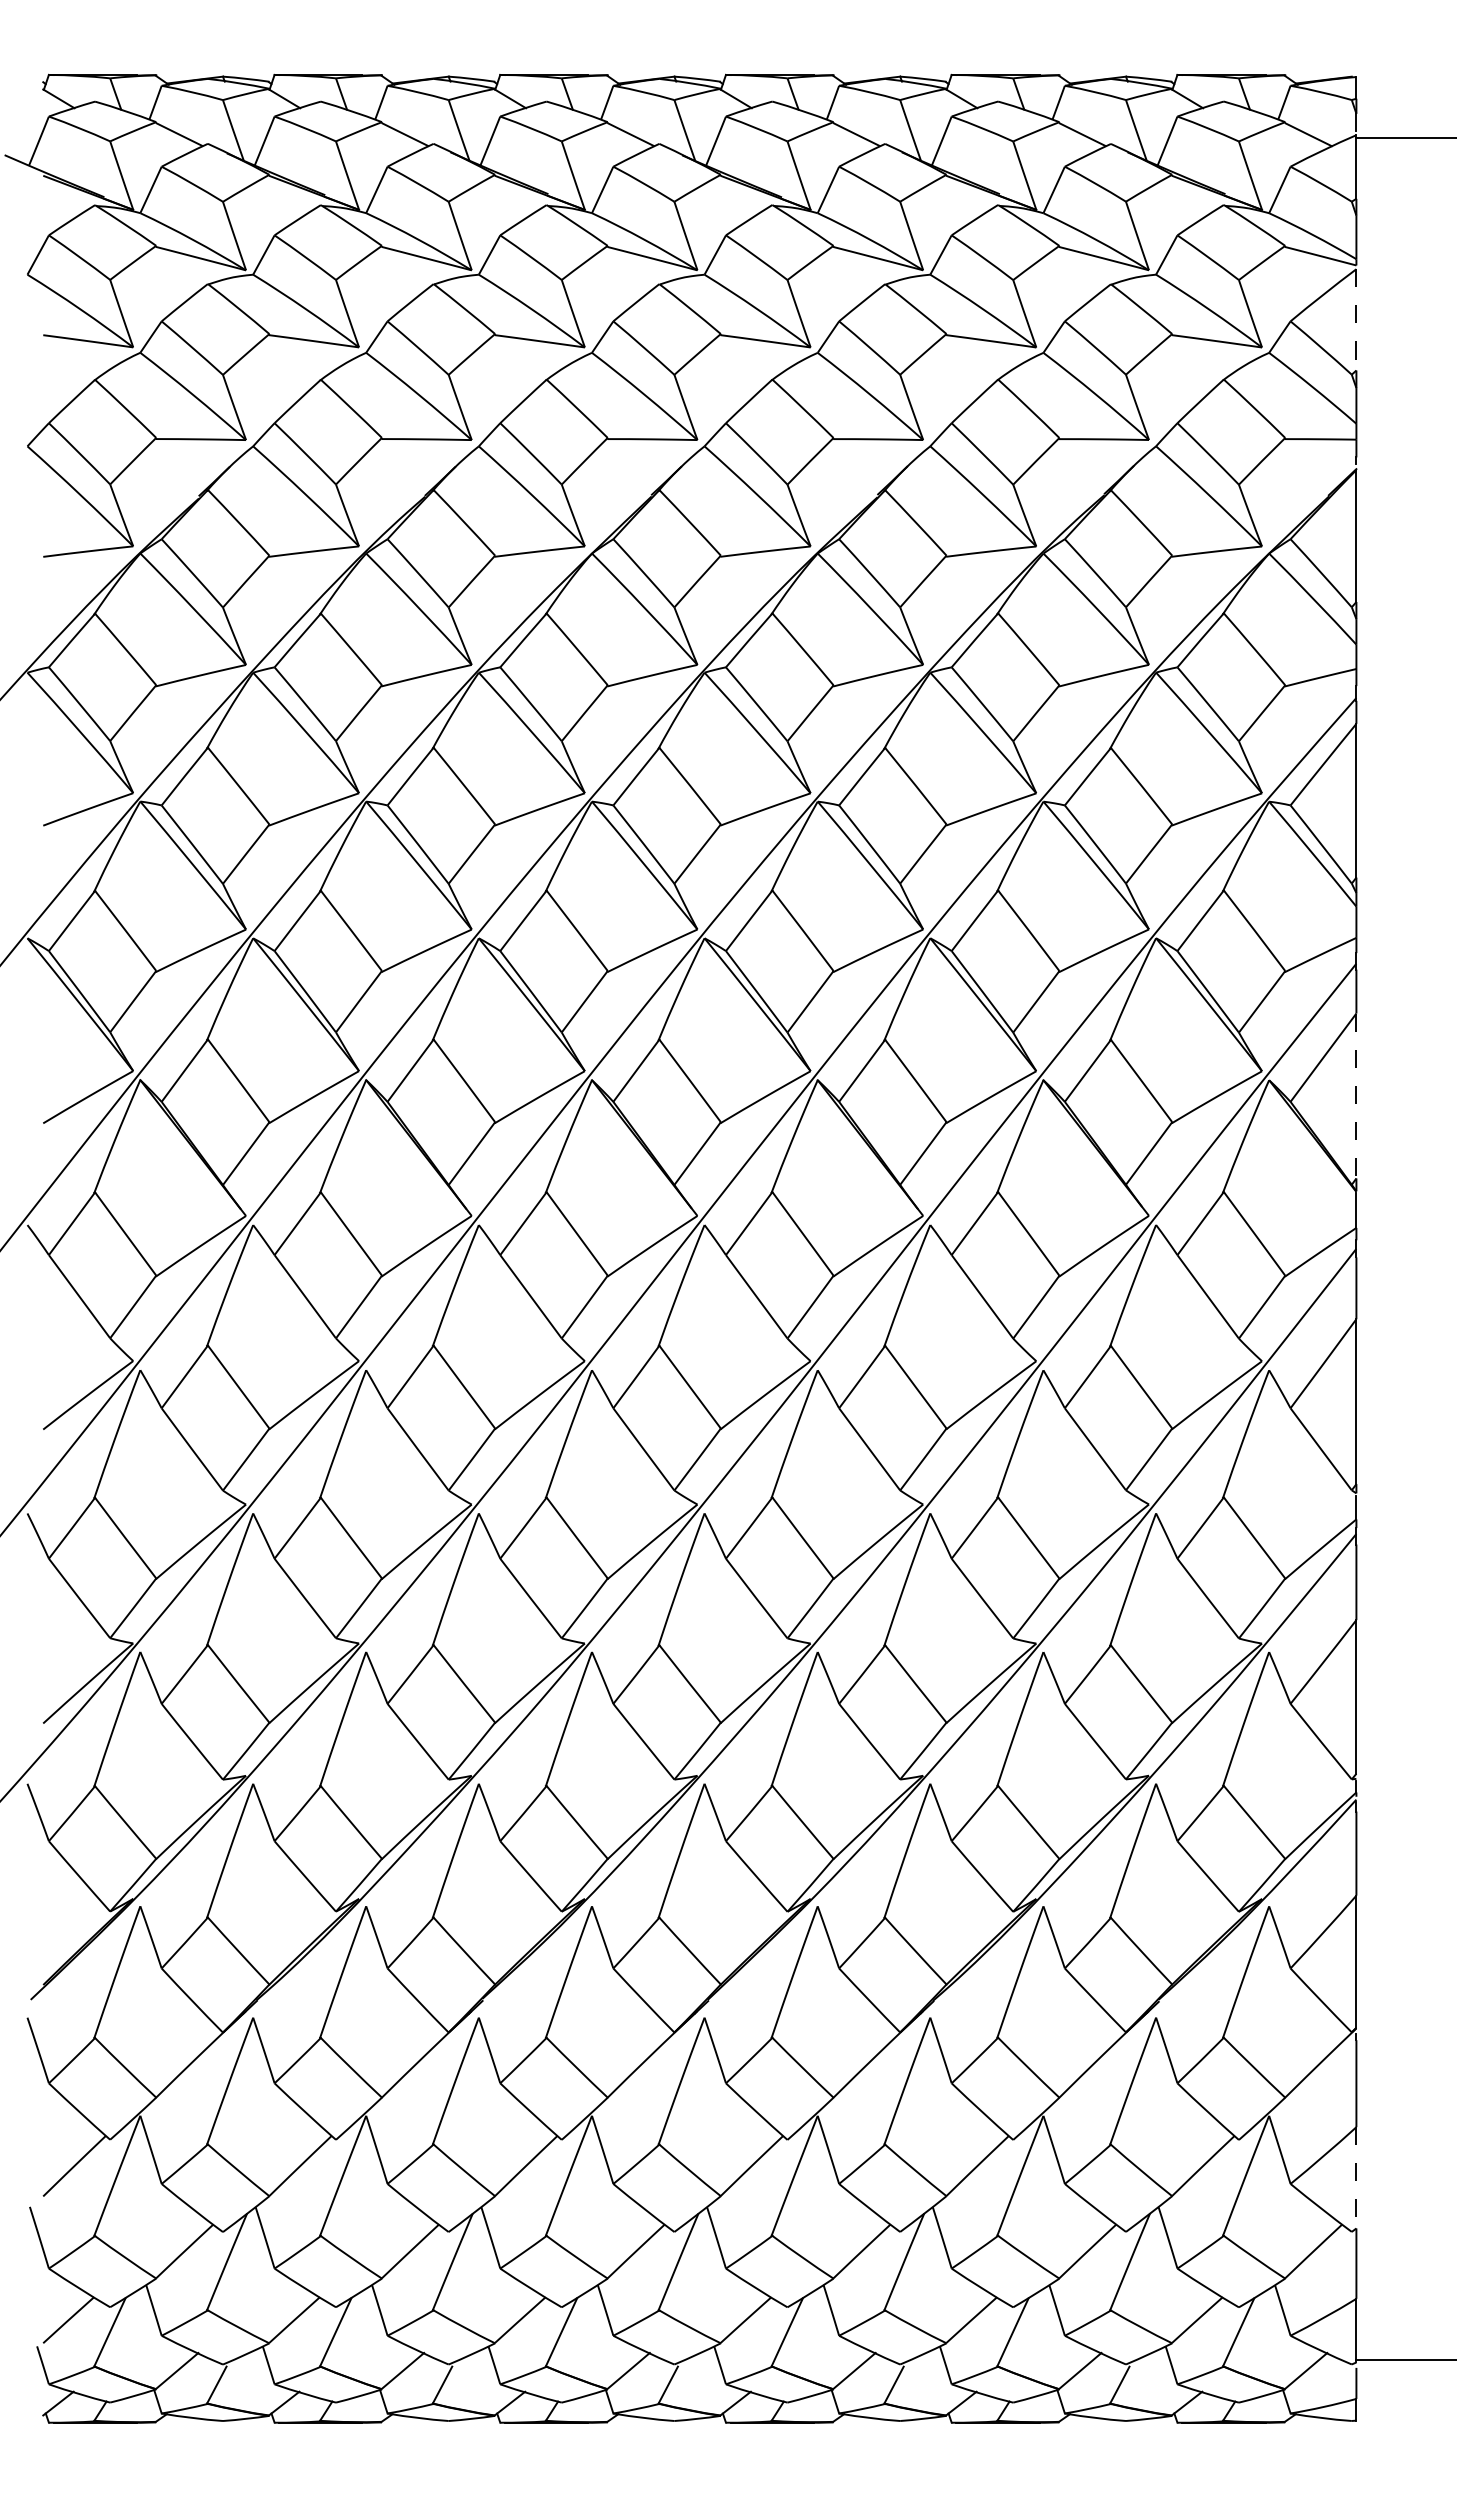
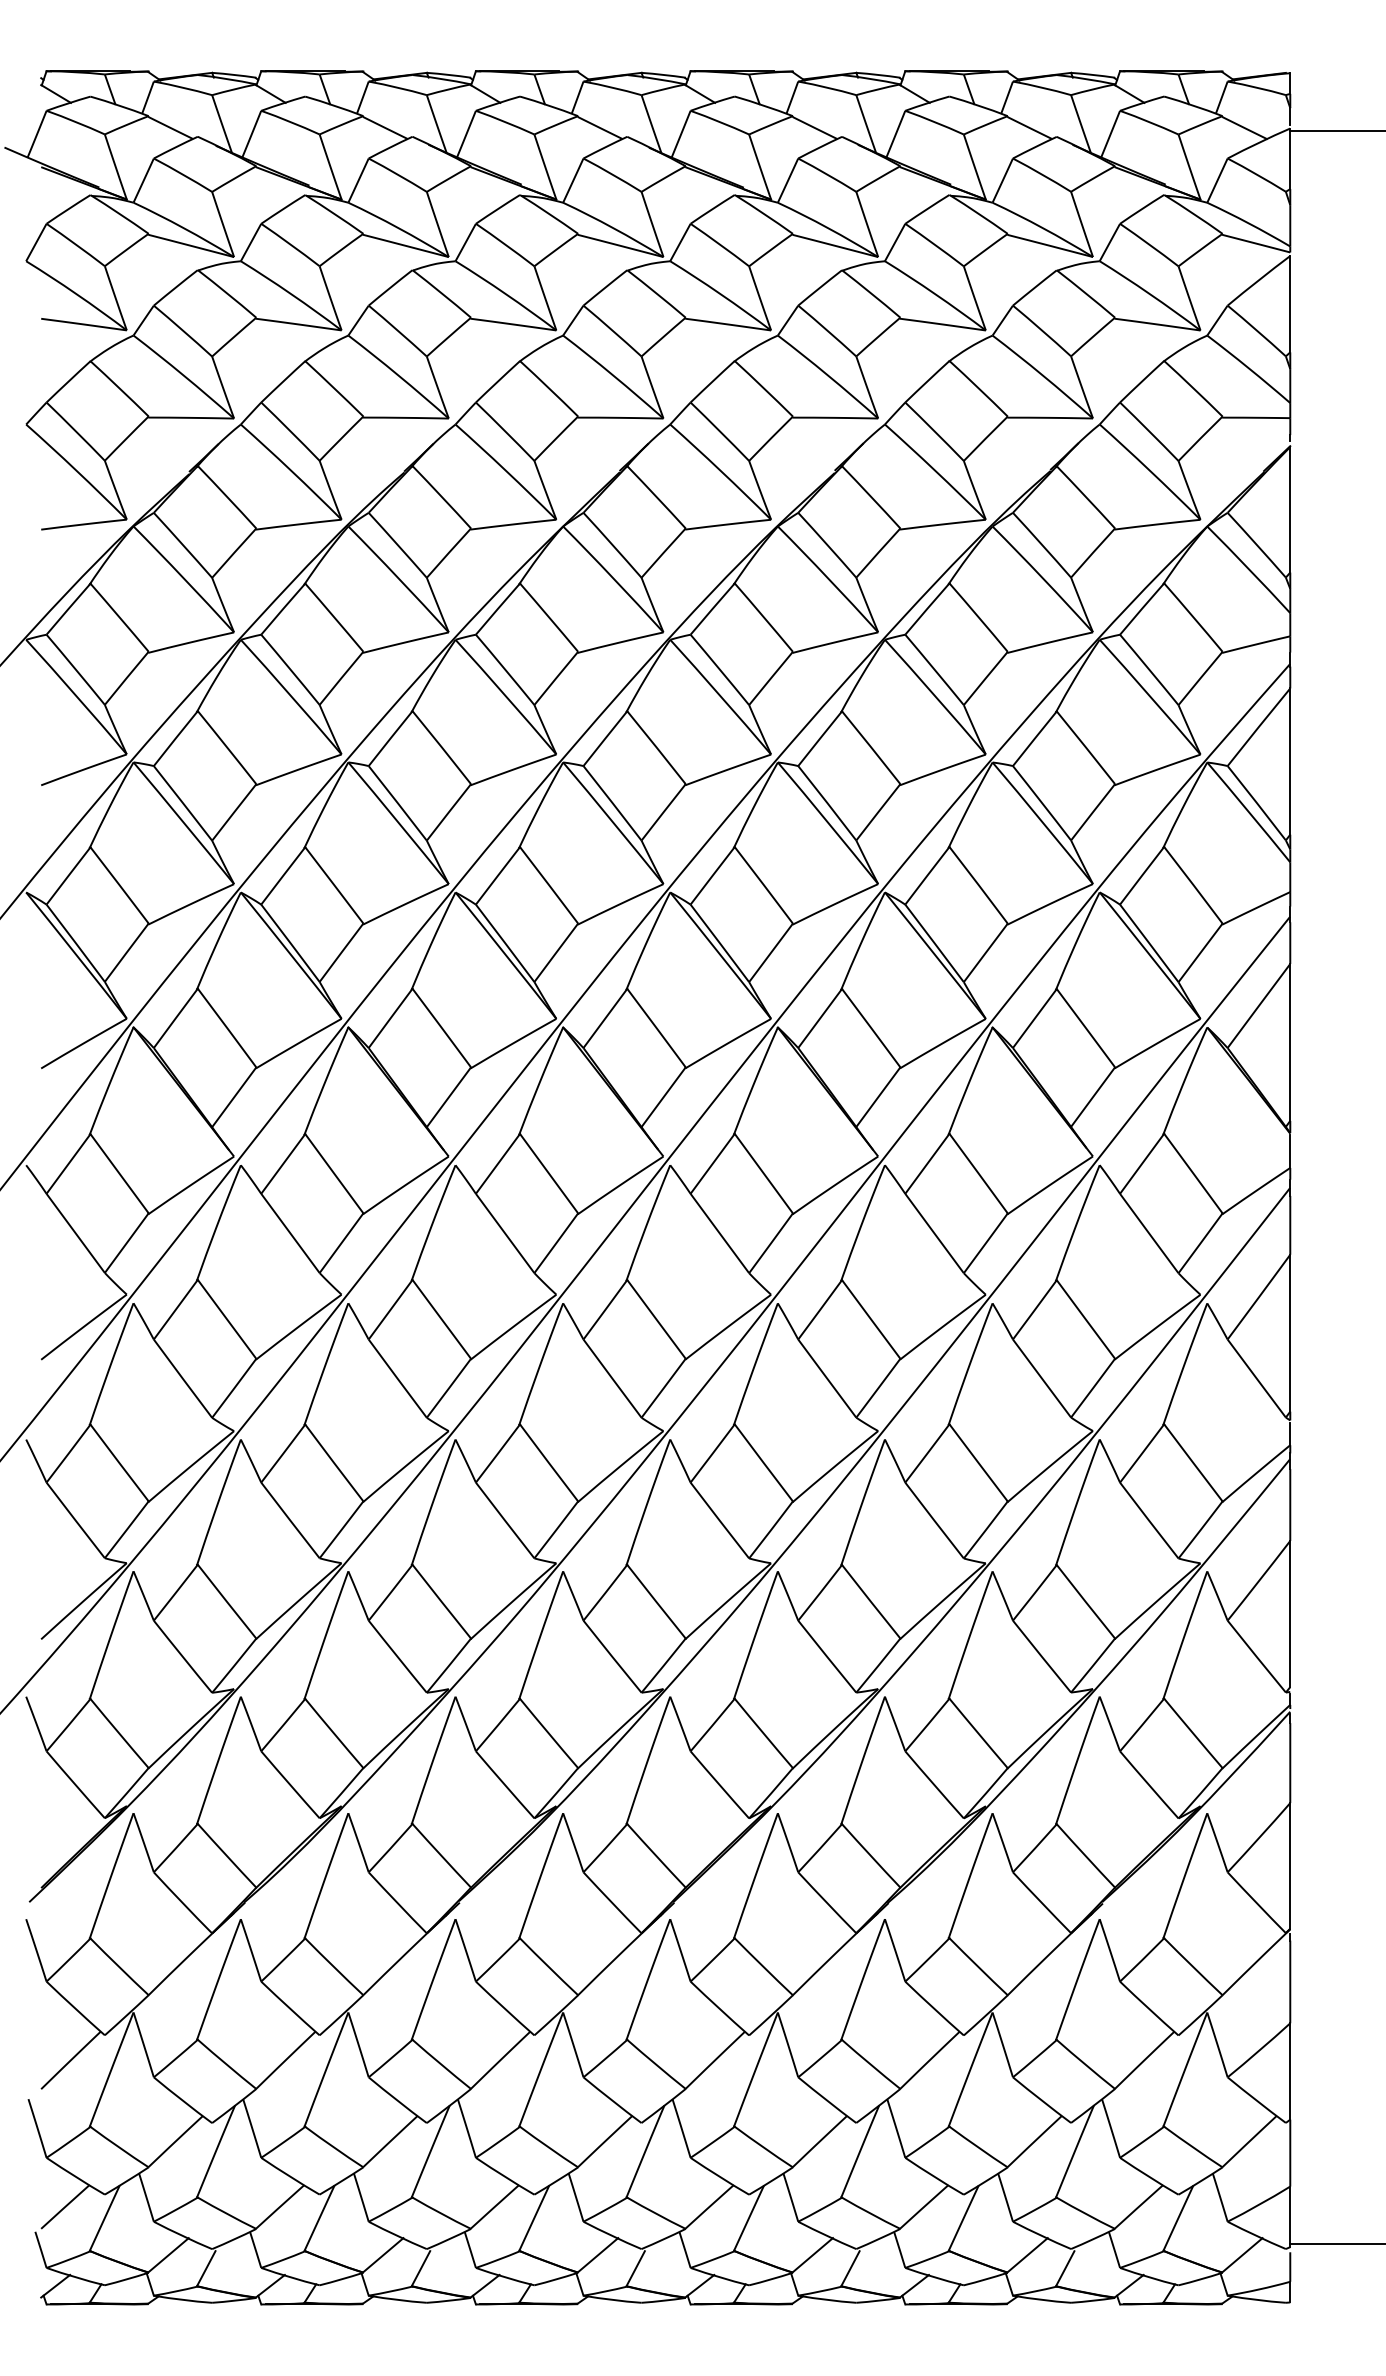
line: (1356, 319) -> (1290, 303), dashed -> solid
line: (1356, 1096) -> (1290, 1042), dashed -> solid
line: (1356, 2177) -> (1290, 2071), dashed -> solid

